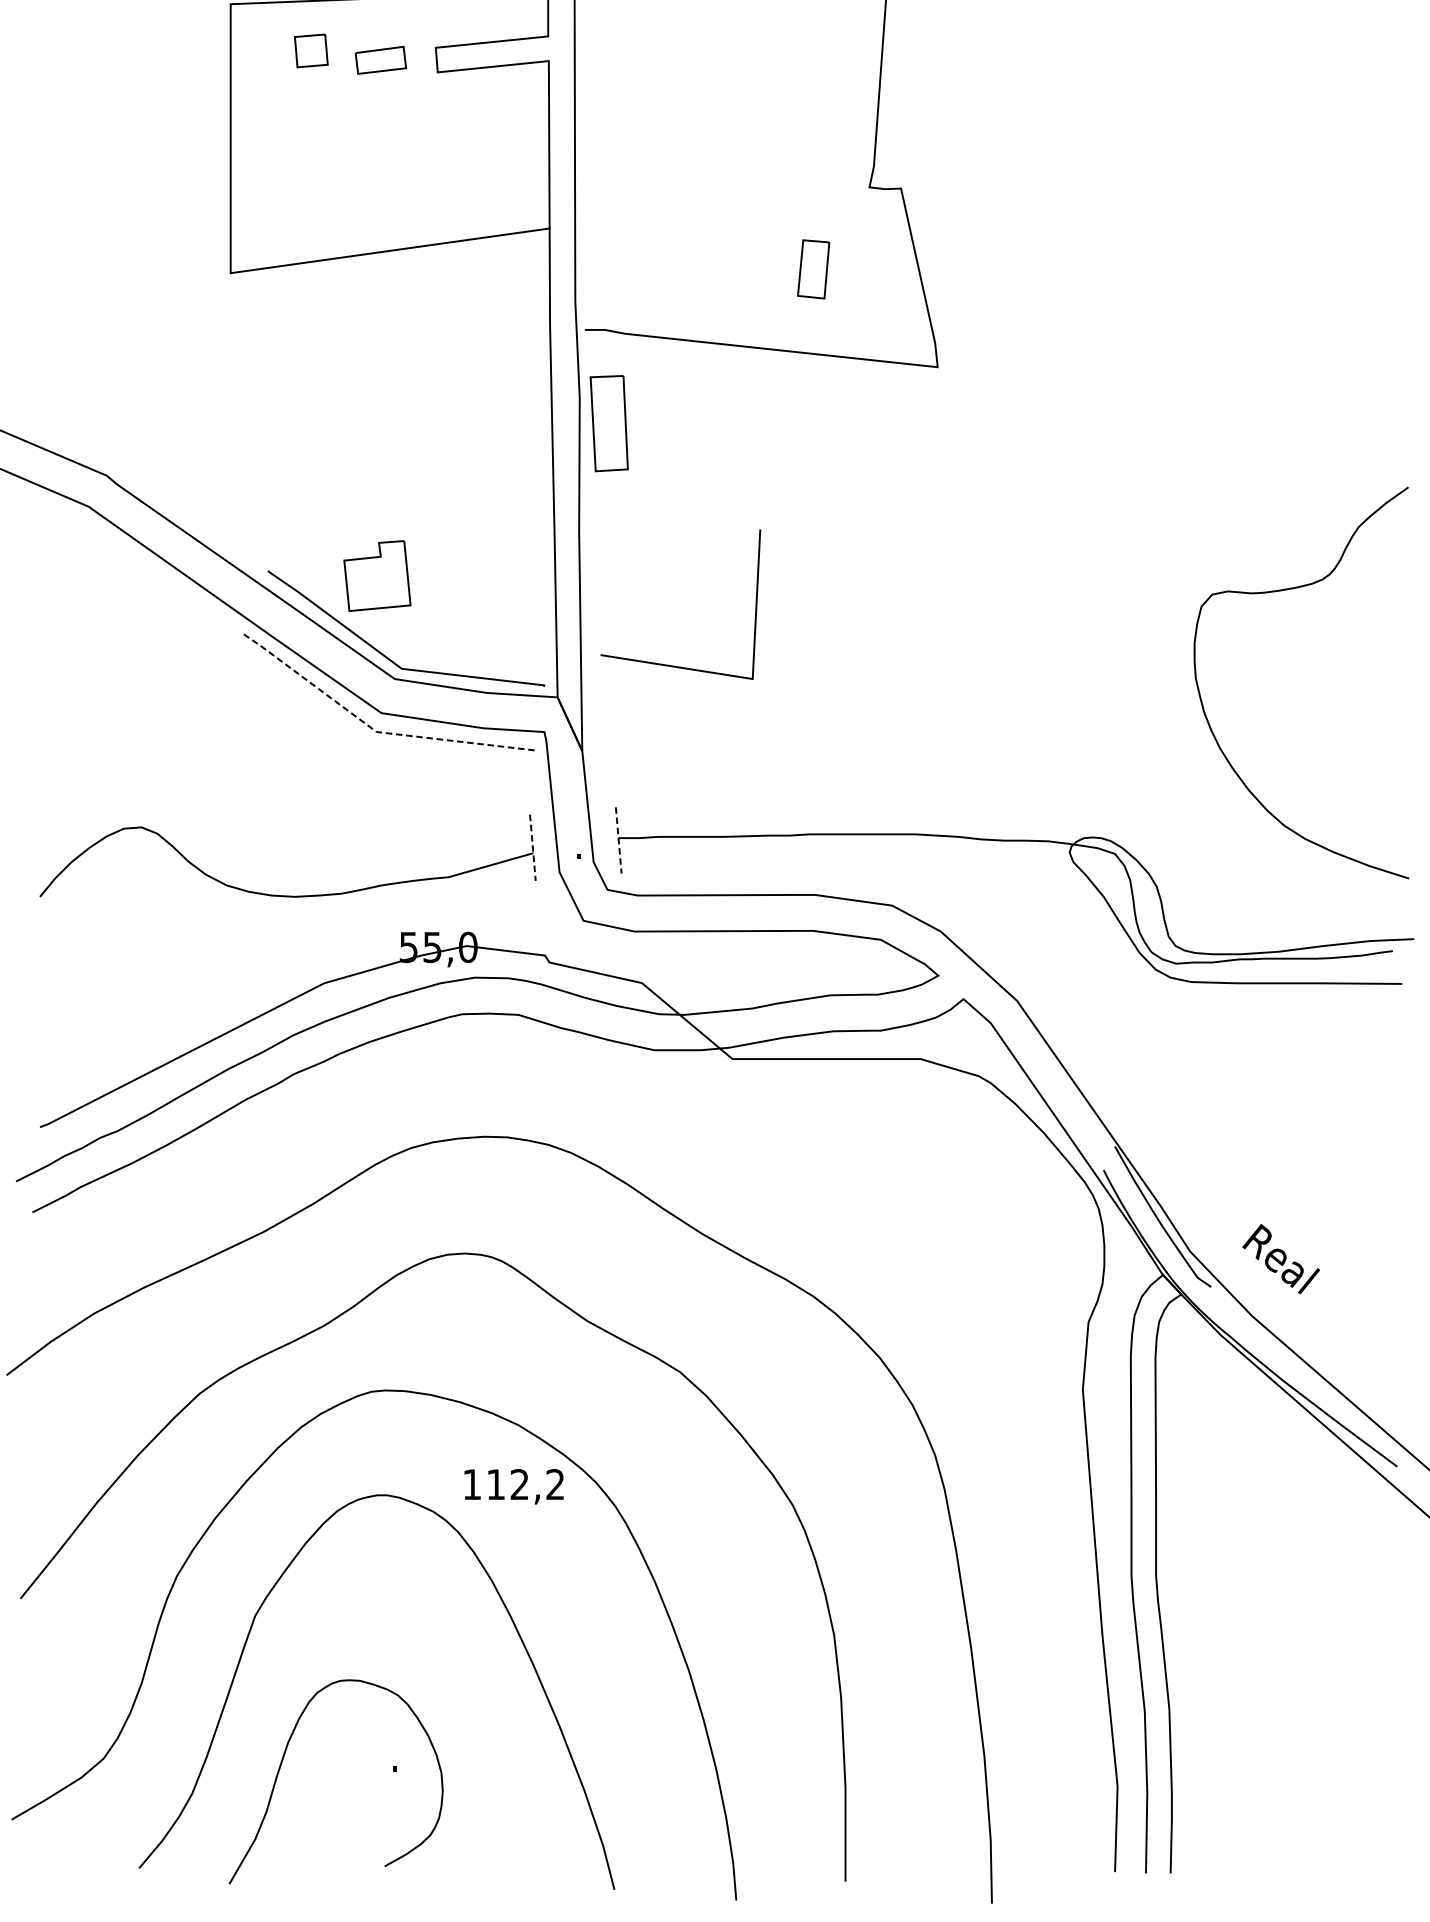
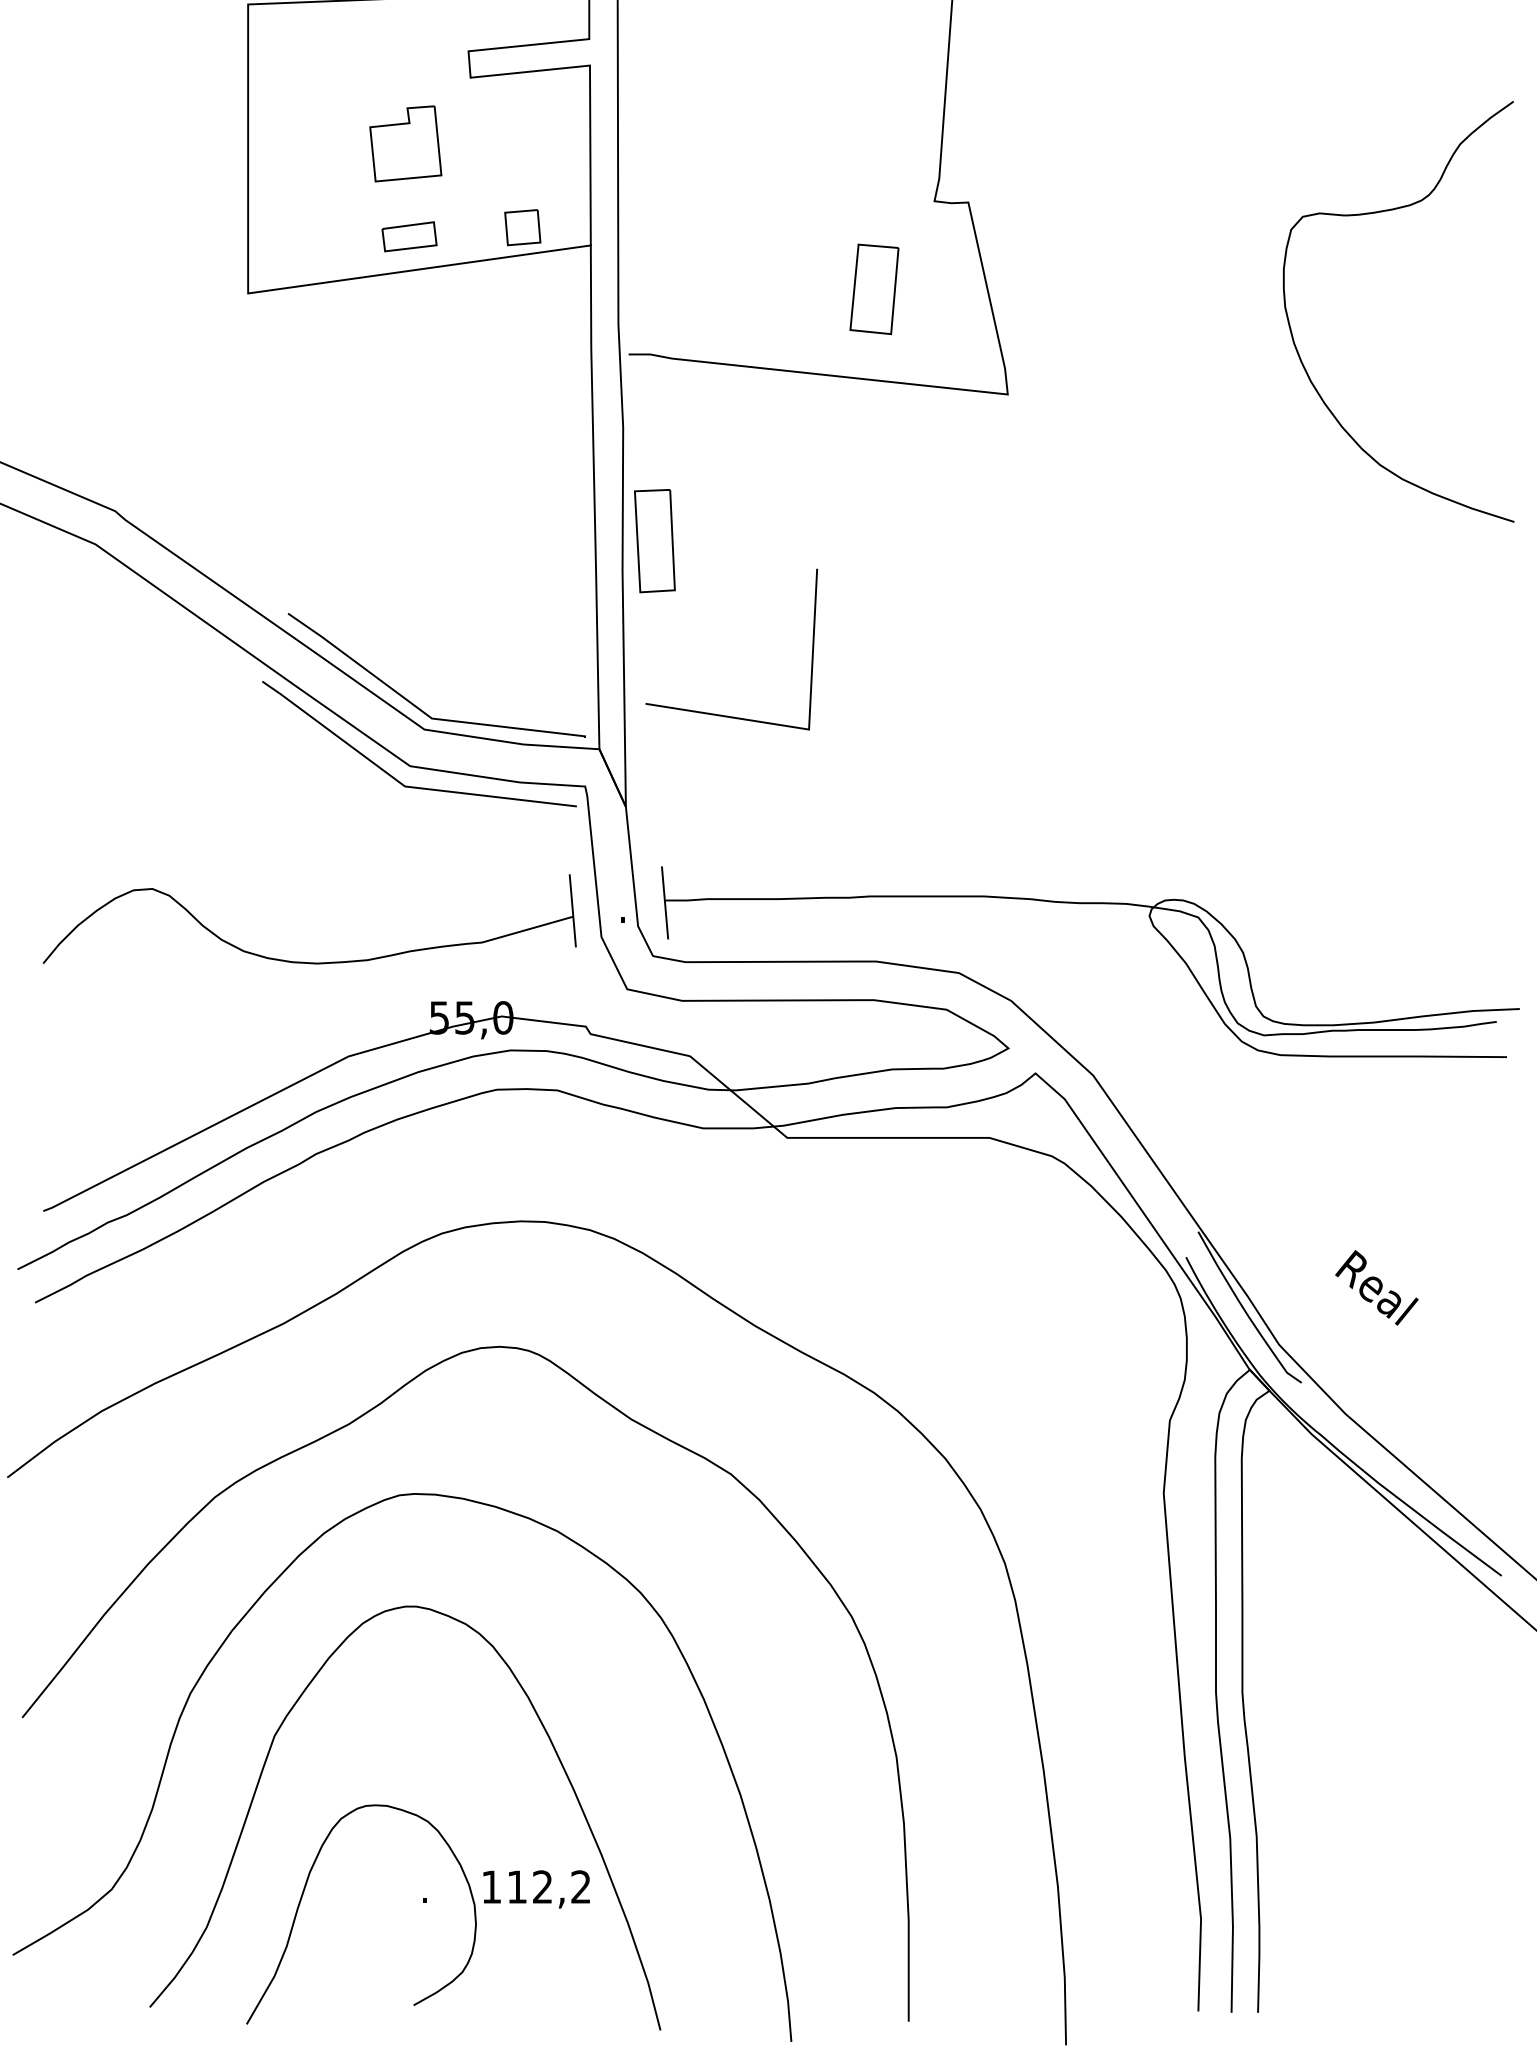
part: (311, 50) -> (522, 227), moved
part: (380, 60) -> (409, 236), moved
part: (813, 269) -> (874, 289), size x1.43
part: (608, 423) -> (654, 541), moved
part: (377, 575) -> (405, 143), moved
curve: (1286, 590) -> (1382, 212), moved
line: (375, 731) -> (403, 785), dashed -> solid
line: (619, 840) -> (665, 902), dashed -> solid
line: (532, 847) -> (572, 910), dashed -> solid
text: (1280, 1258) -> (1376, 1287), moved
text: (513, 1486) -> (536, 1889), moved

